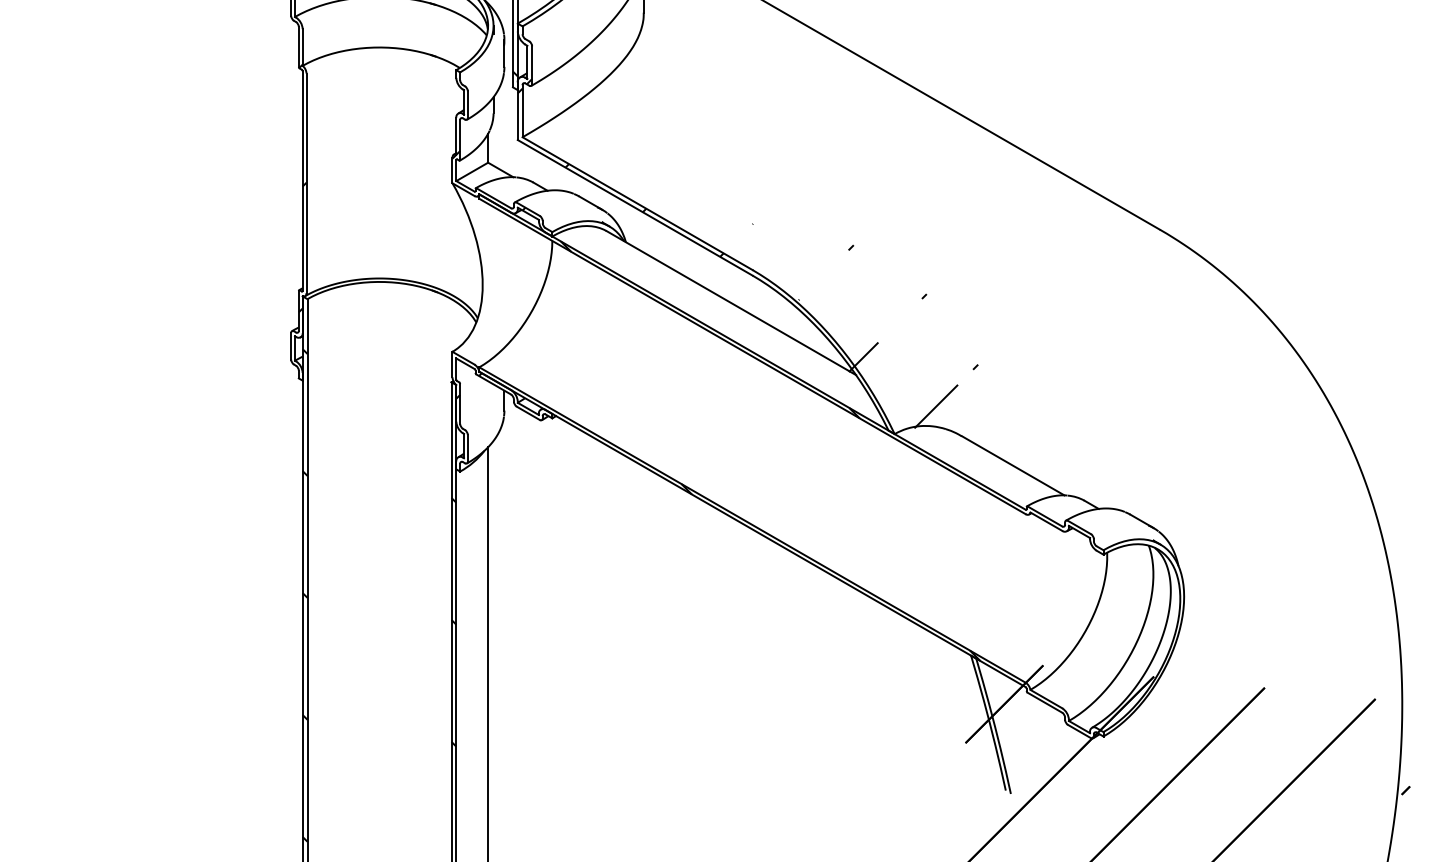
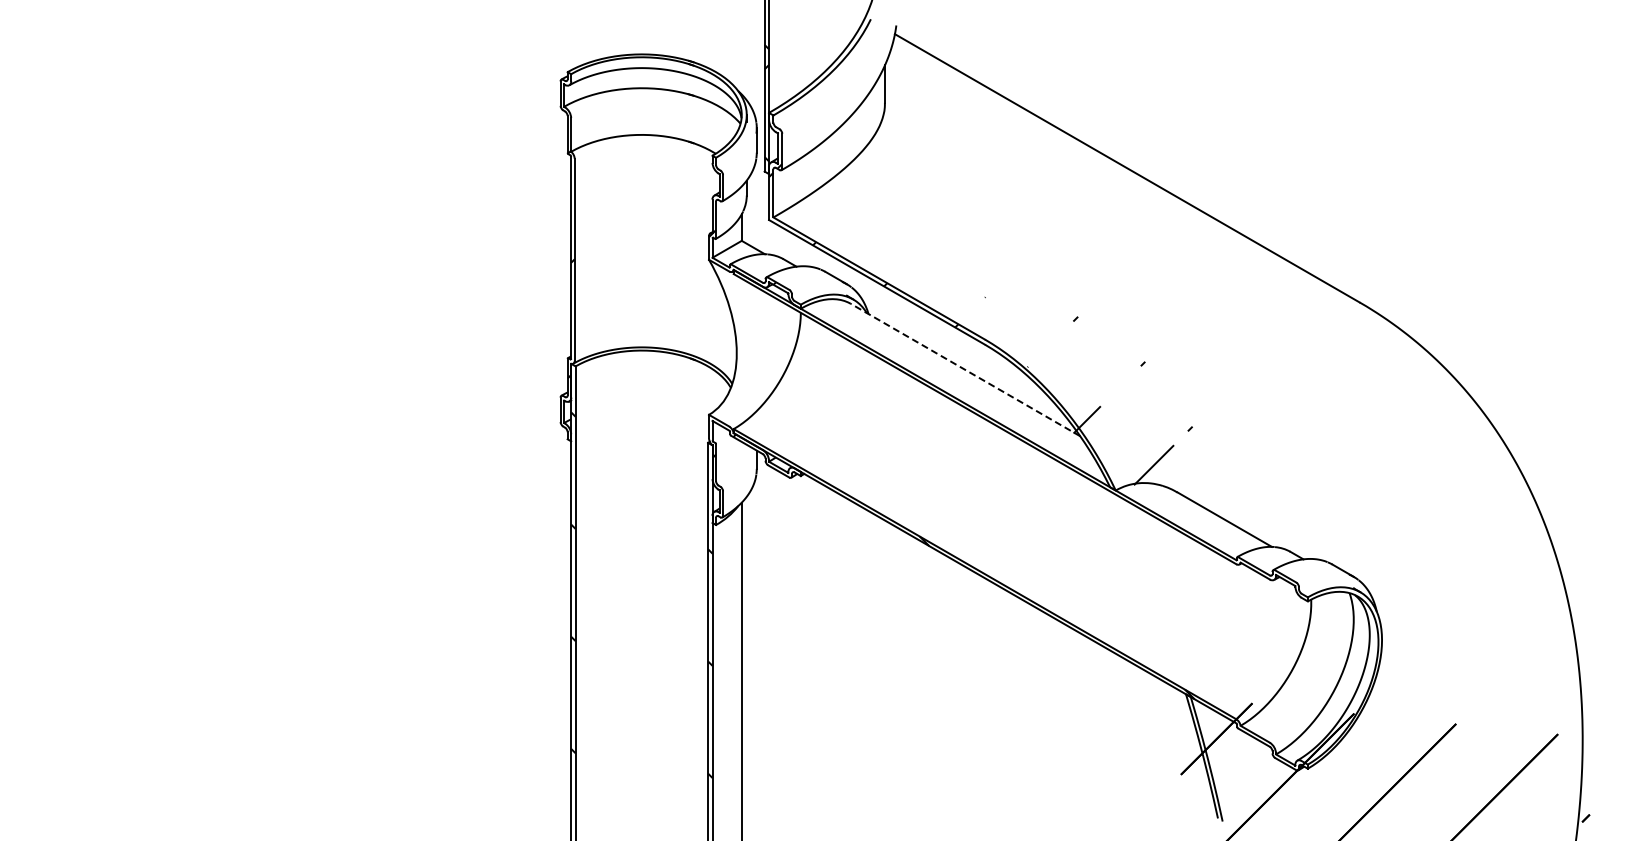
line: (731, 302) -> (965, 369), solid -> dashed
hatch: (709, 329) -> (945, 394), removed

